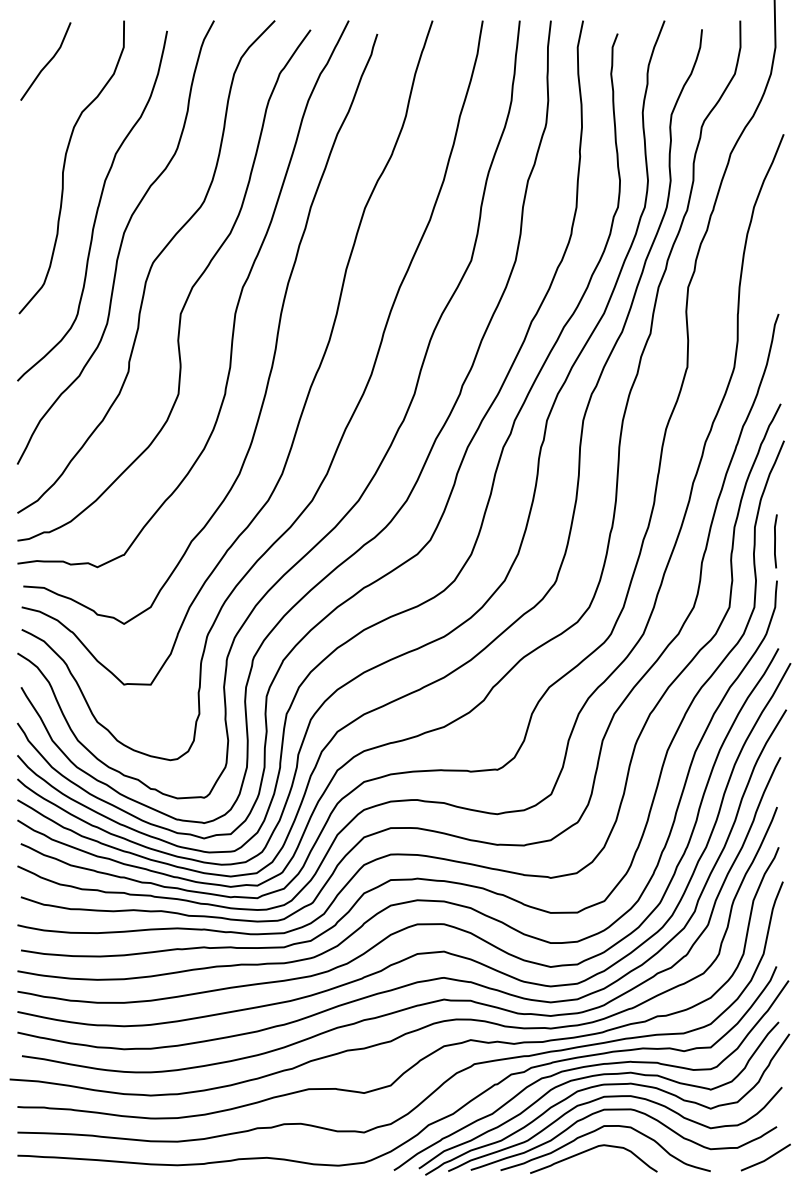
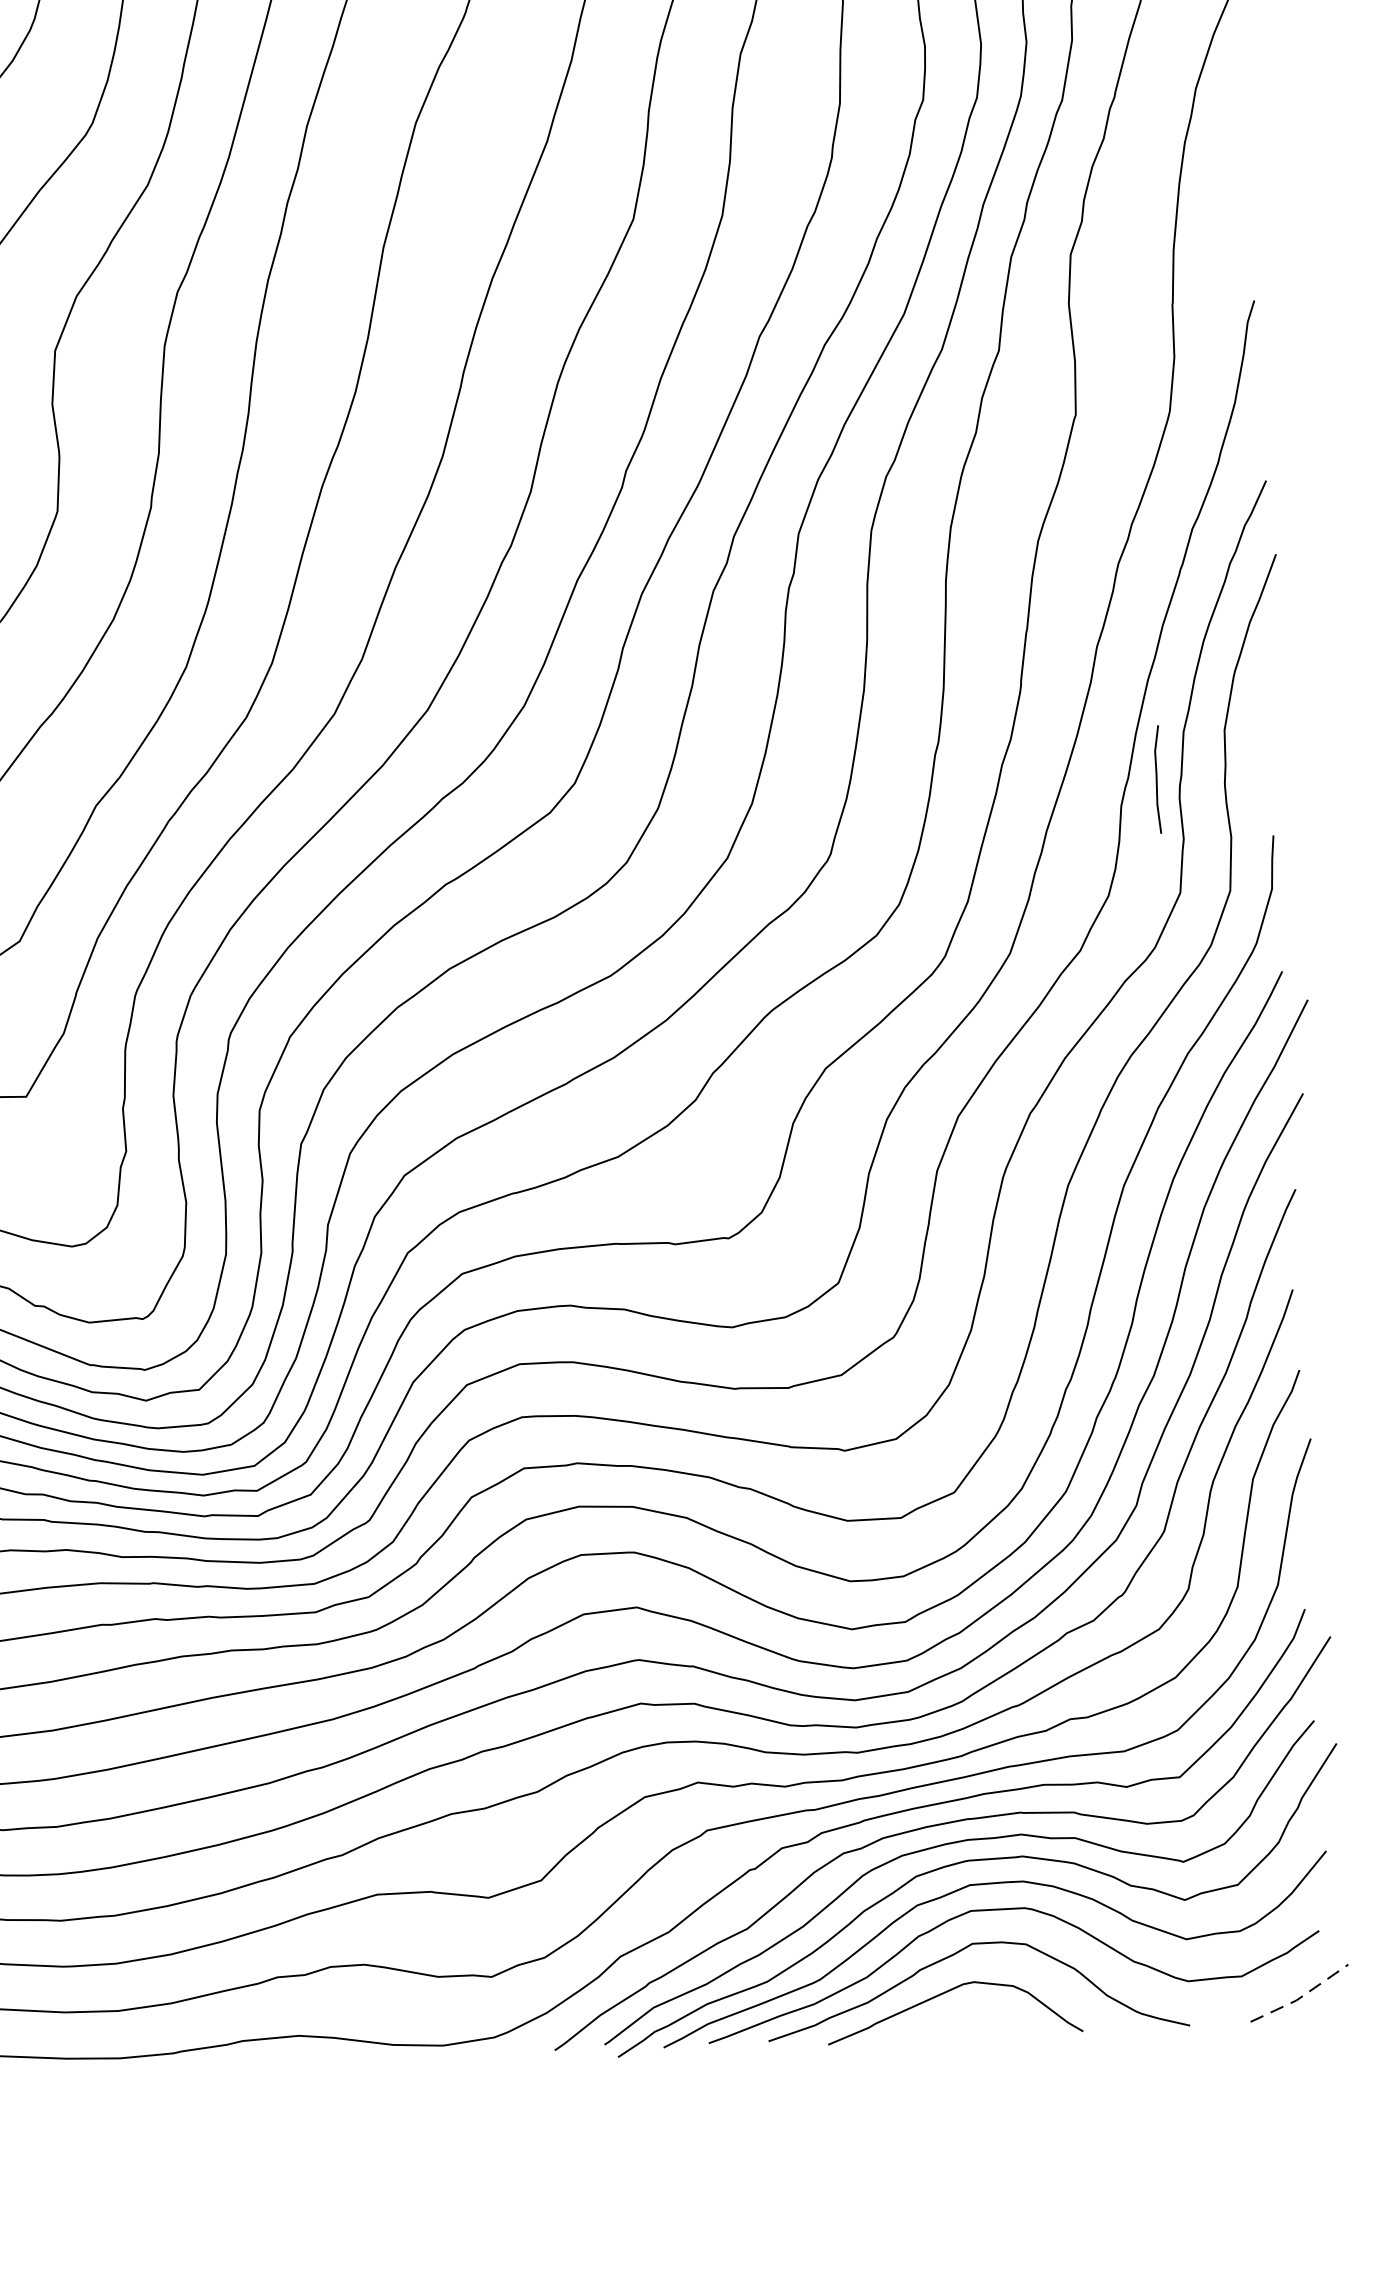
line: (775, 541) -> (1157, 779), moved
line: (766, 1159) -> (1300, 1997), solid -> dashed

